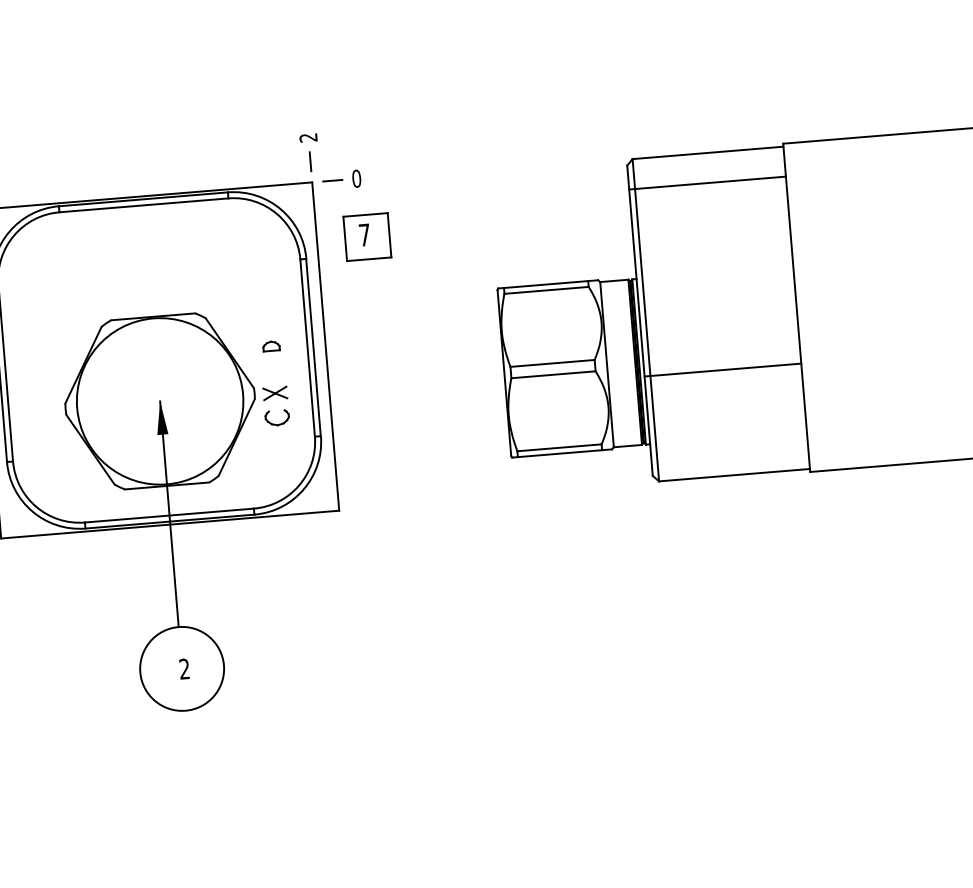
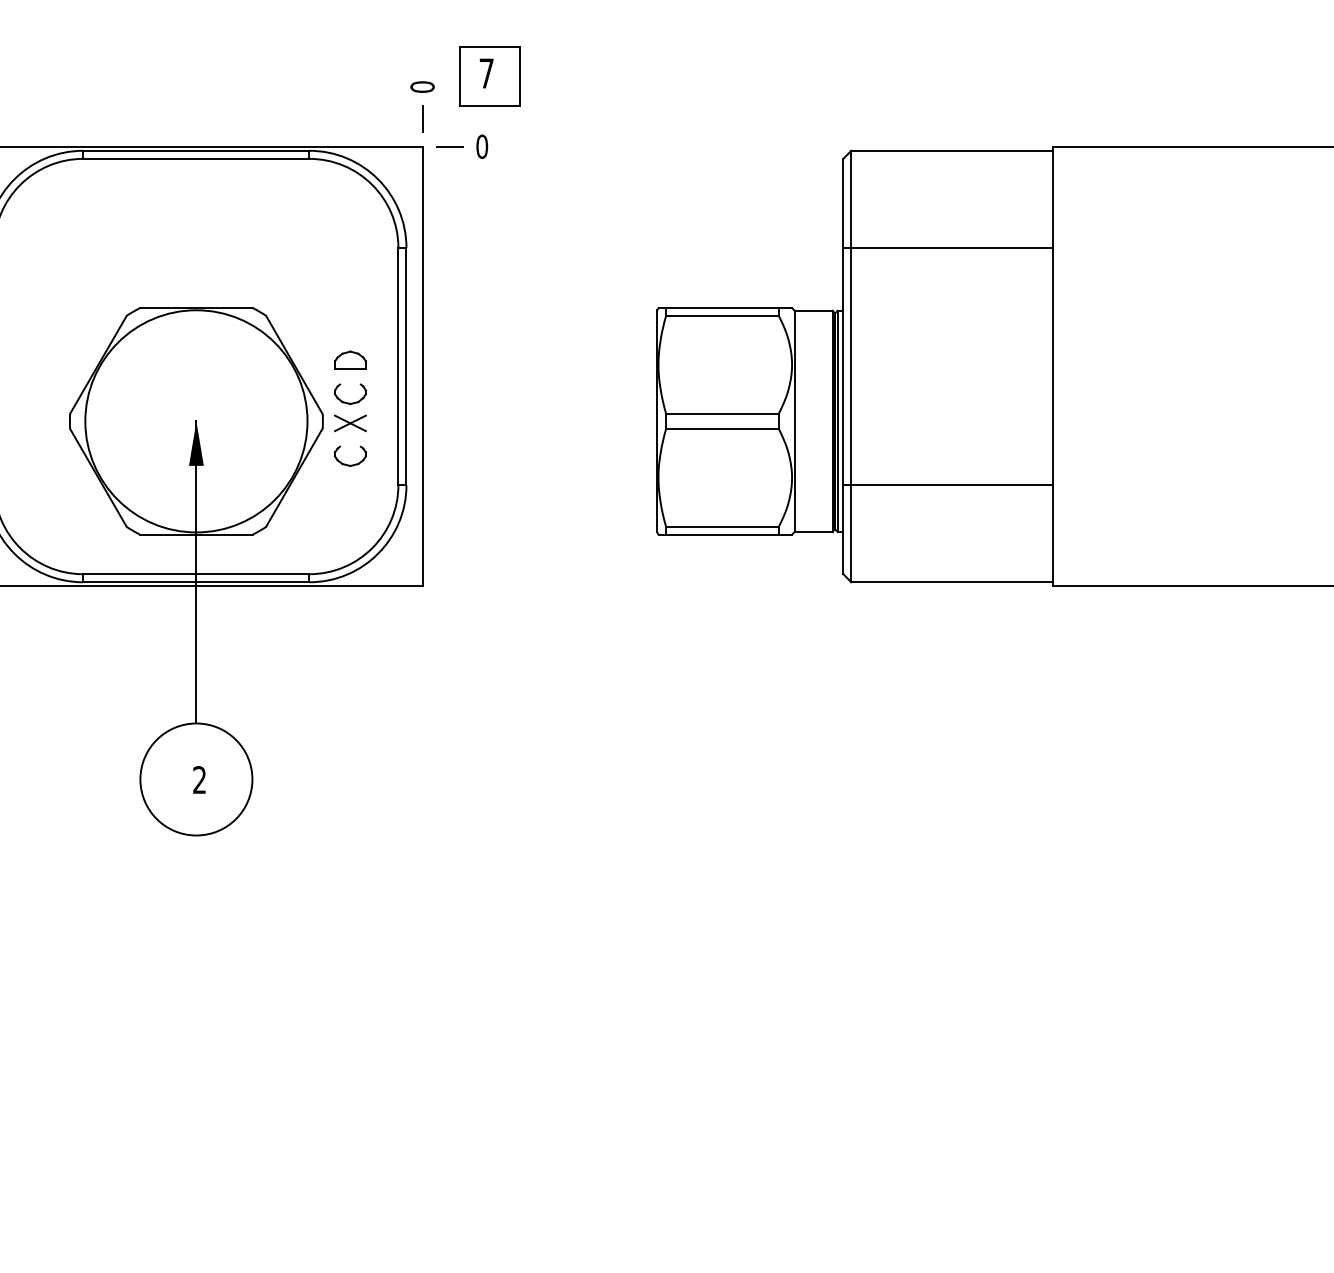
text: (308, 137) -> (422, 86), 2 -> 0
line: (707, 182) -> (948, 247), moved
part: (367, 237) -> (489, 76), moved
part: (271, 345) -> (350, 359), size x1.43
line: (723, 370) -> (948, 485), moved
part: (273, 377) -> (349, 402), added

